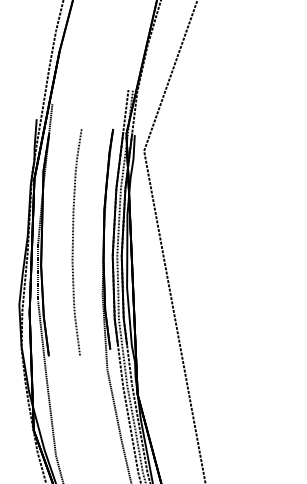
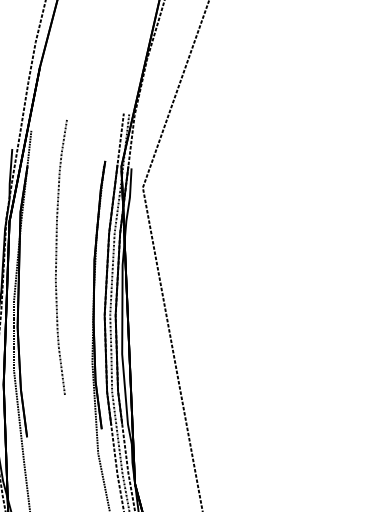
curve: (73, 242) -> (57, 257), moved

